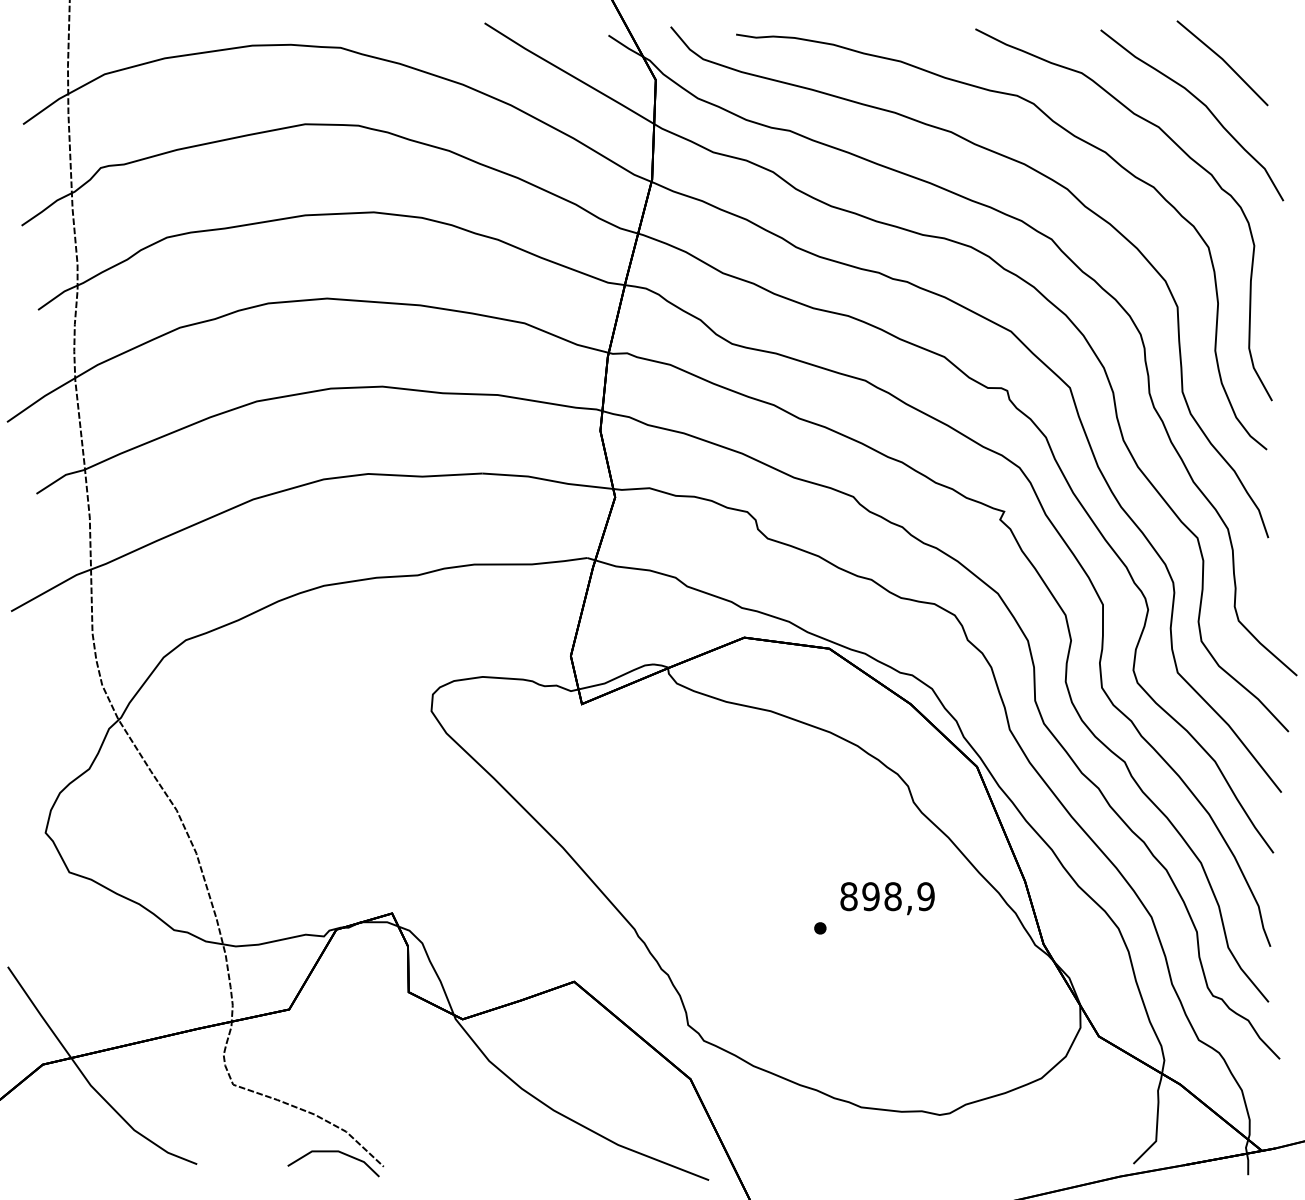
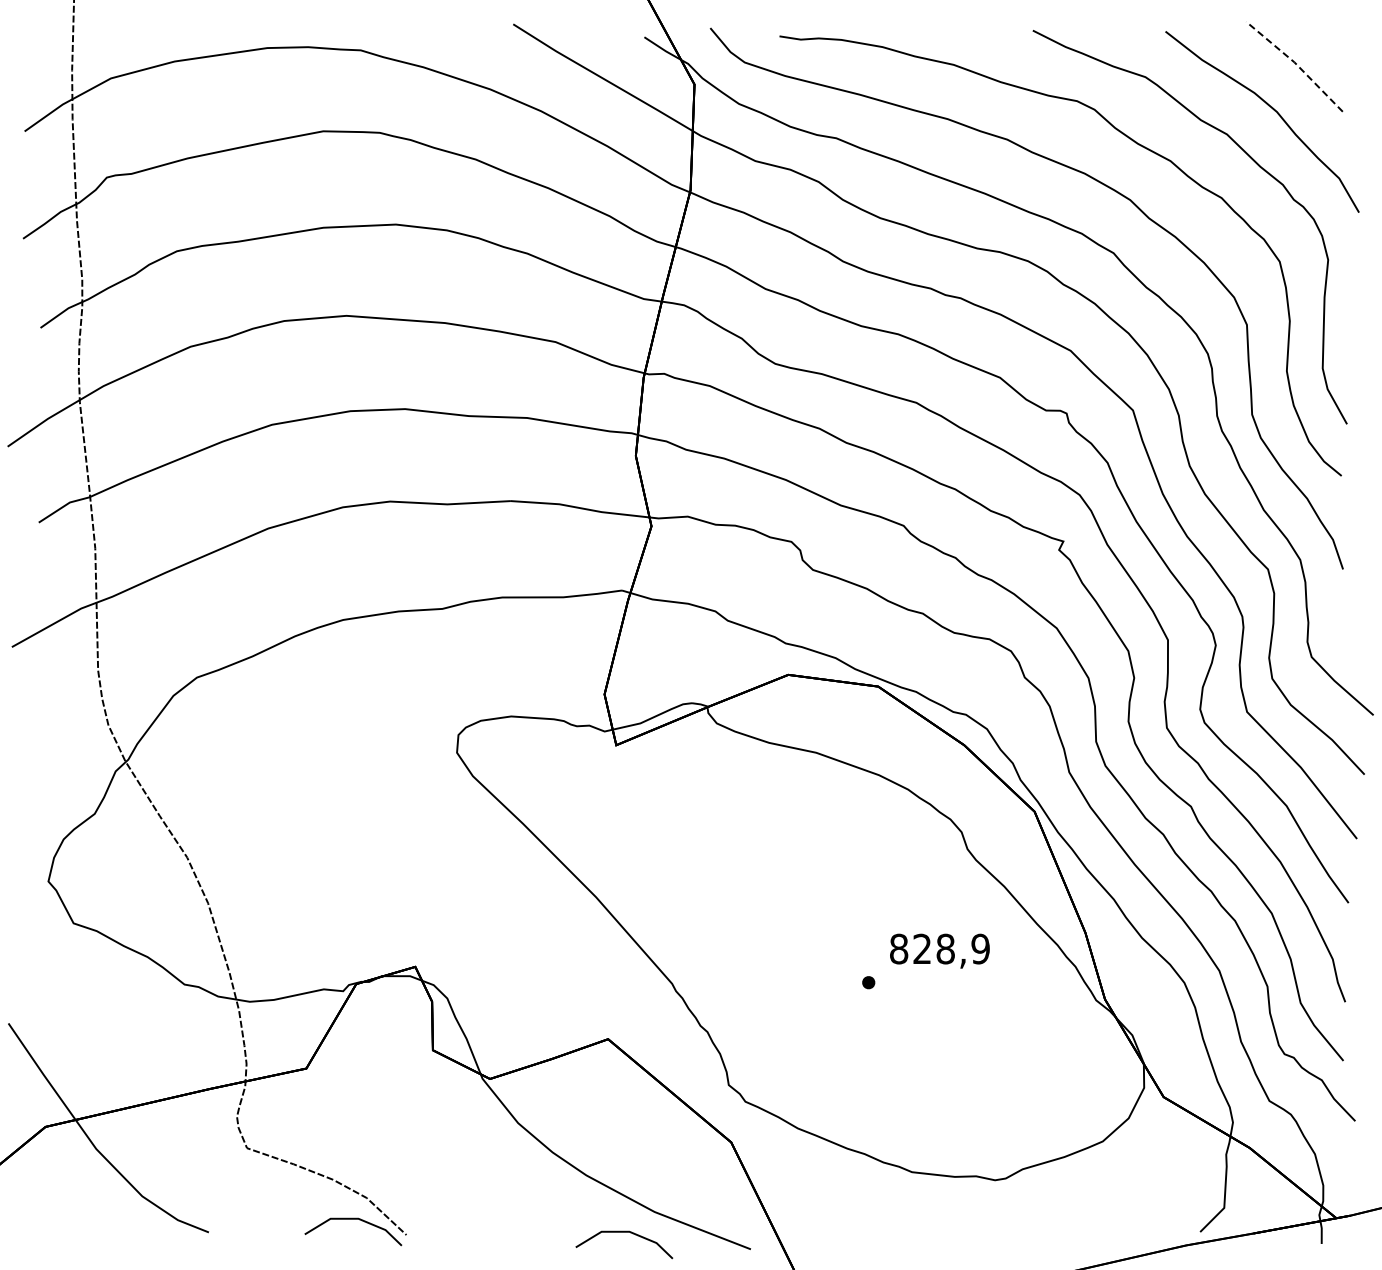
line: (1224, 61) -> (1296, 64), solid -> dashed
text: (871, 896) -> (922, 948), 898,9 -> 828,9
line: (589, 1164) -> (624, 1232), added

